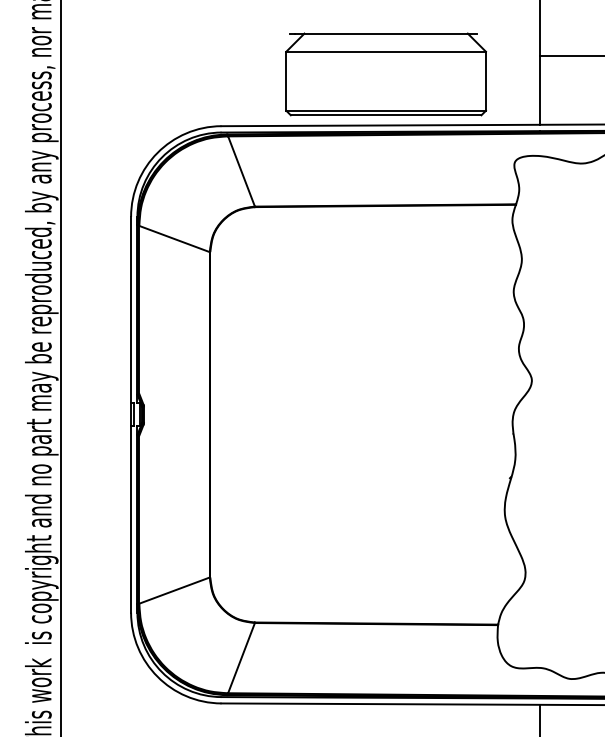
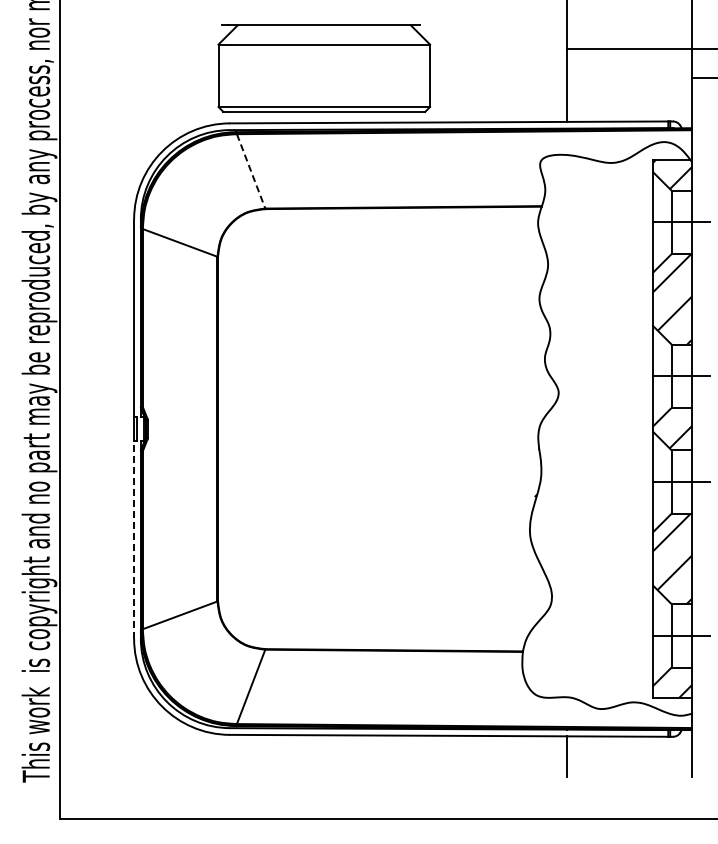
part: (386, 74) -> (324, 68), moved
line: (241, 171) -> (251, 171), solid -> dashed
line: (131, 519) -> (134, 539), solid -> dashed

